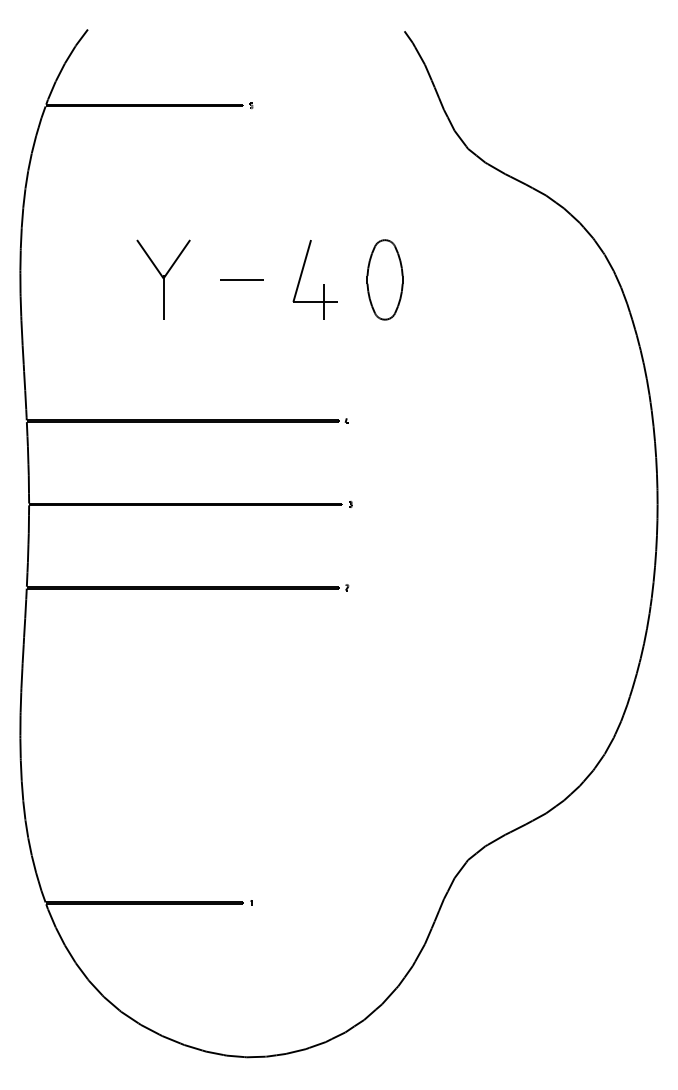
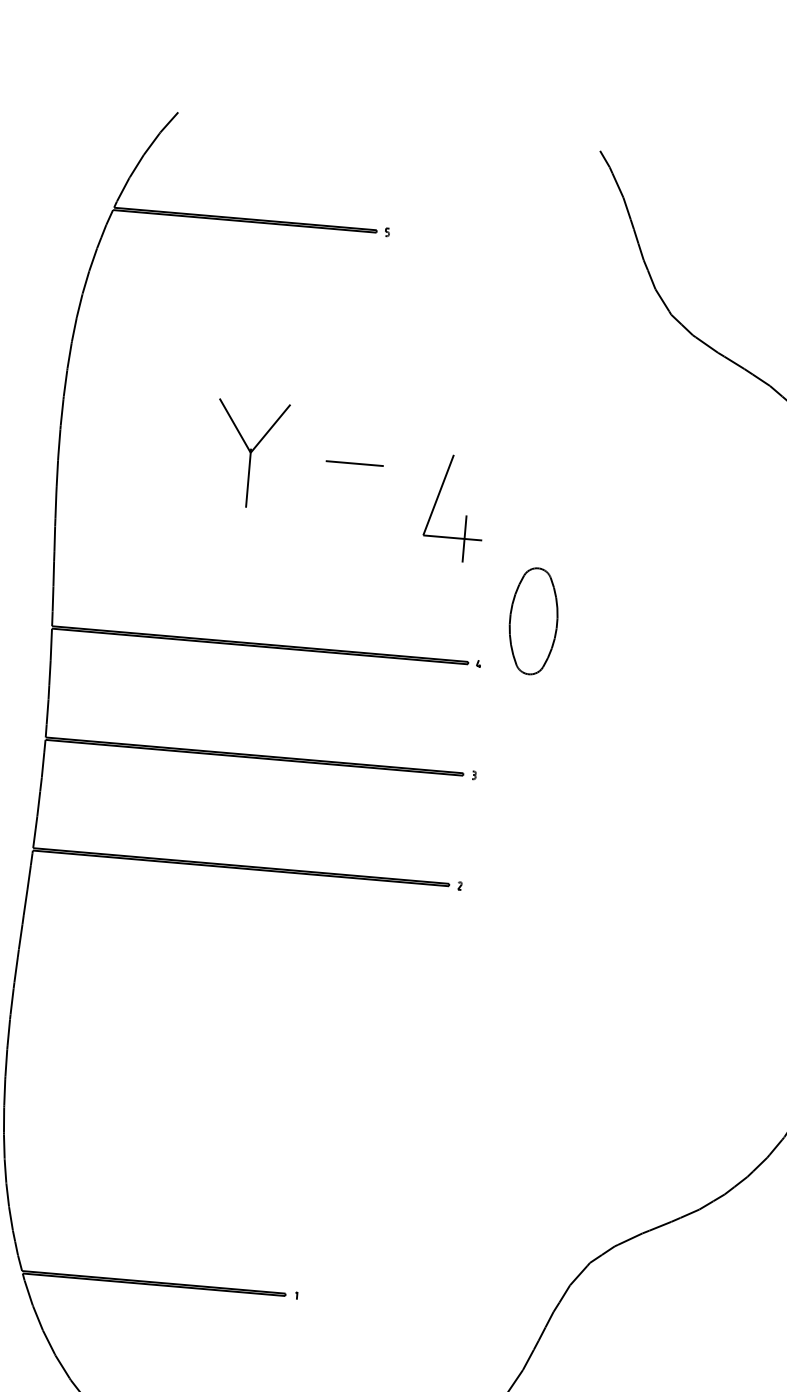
part: (384, 279) -> (532, 620), moved
part: (323, 284) -> (465, 515), moved

